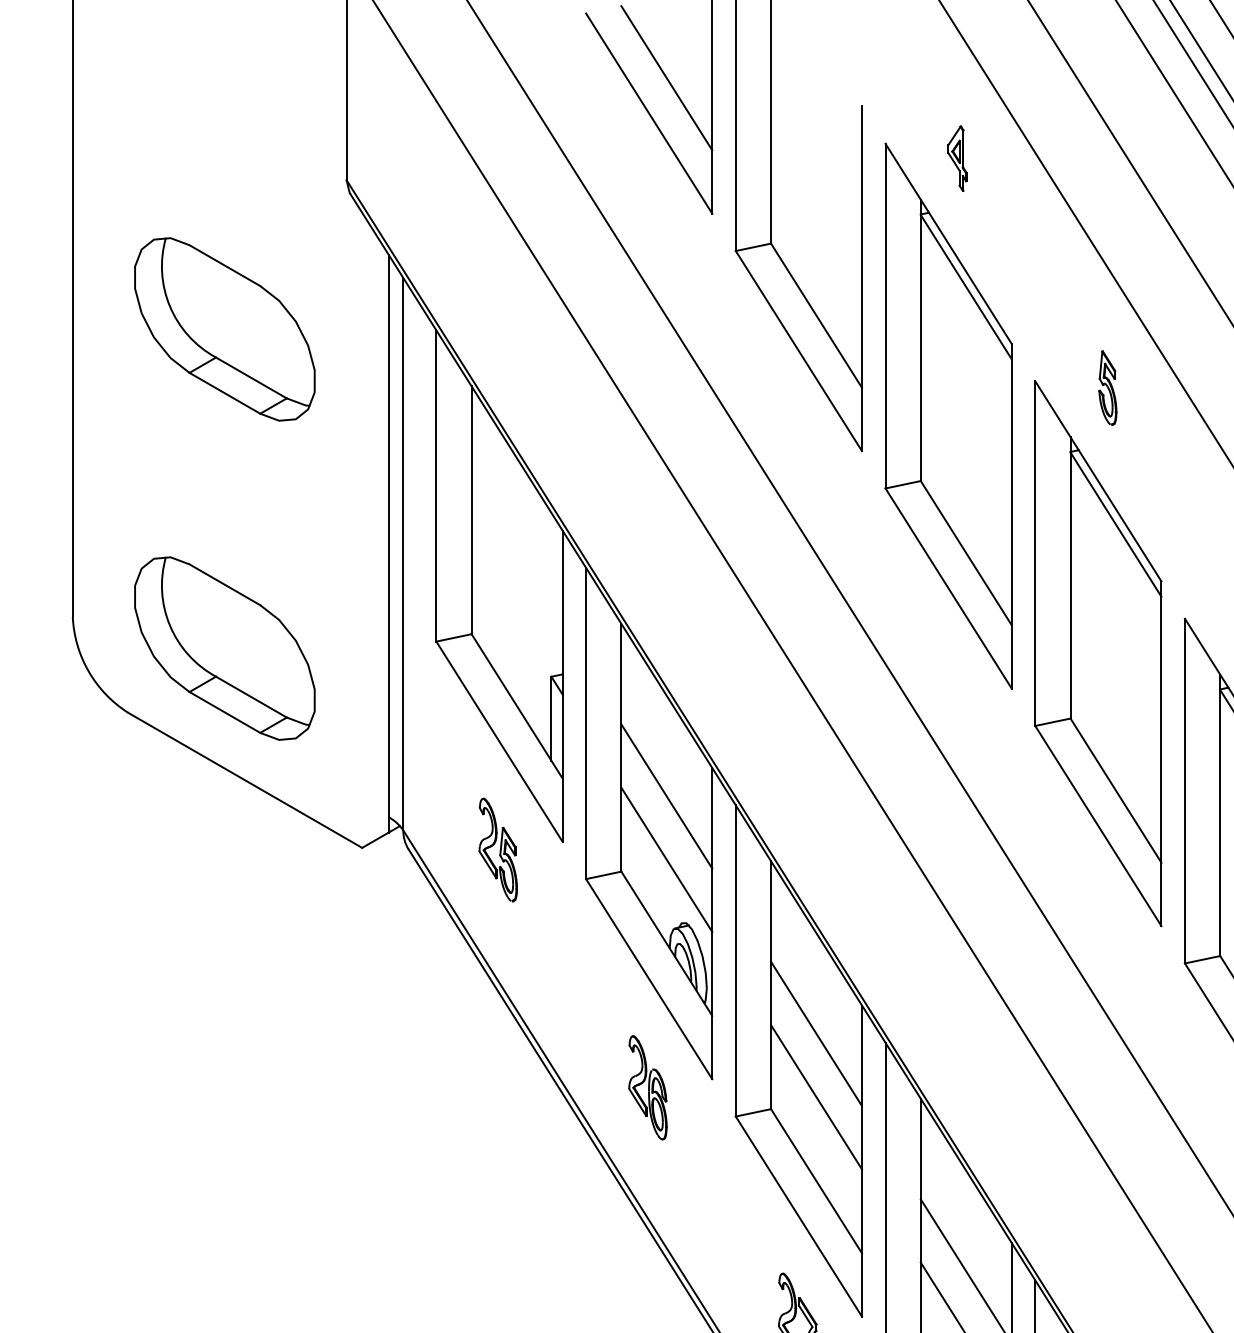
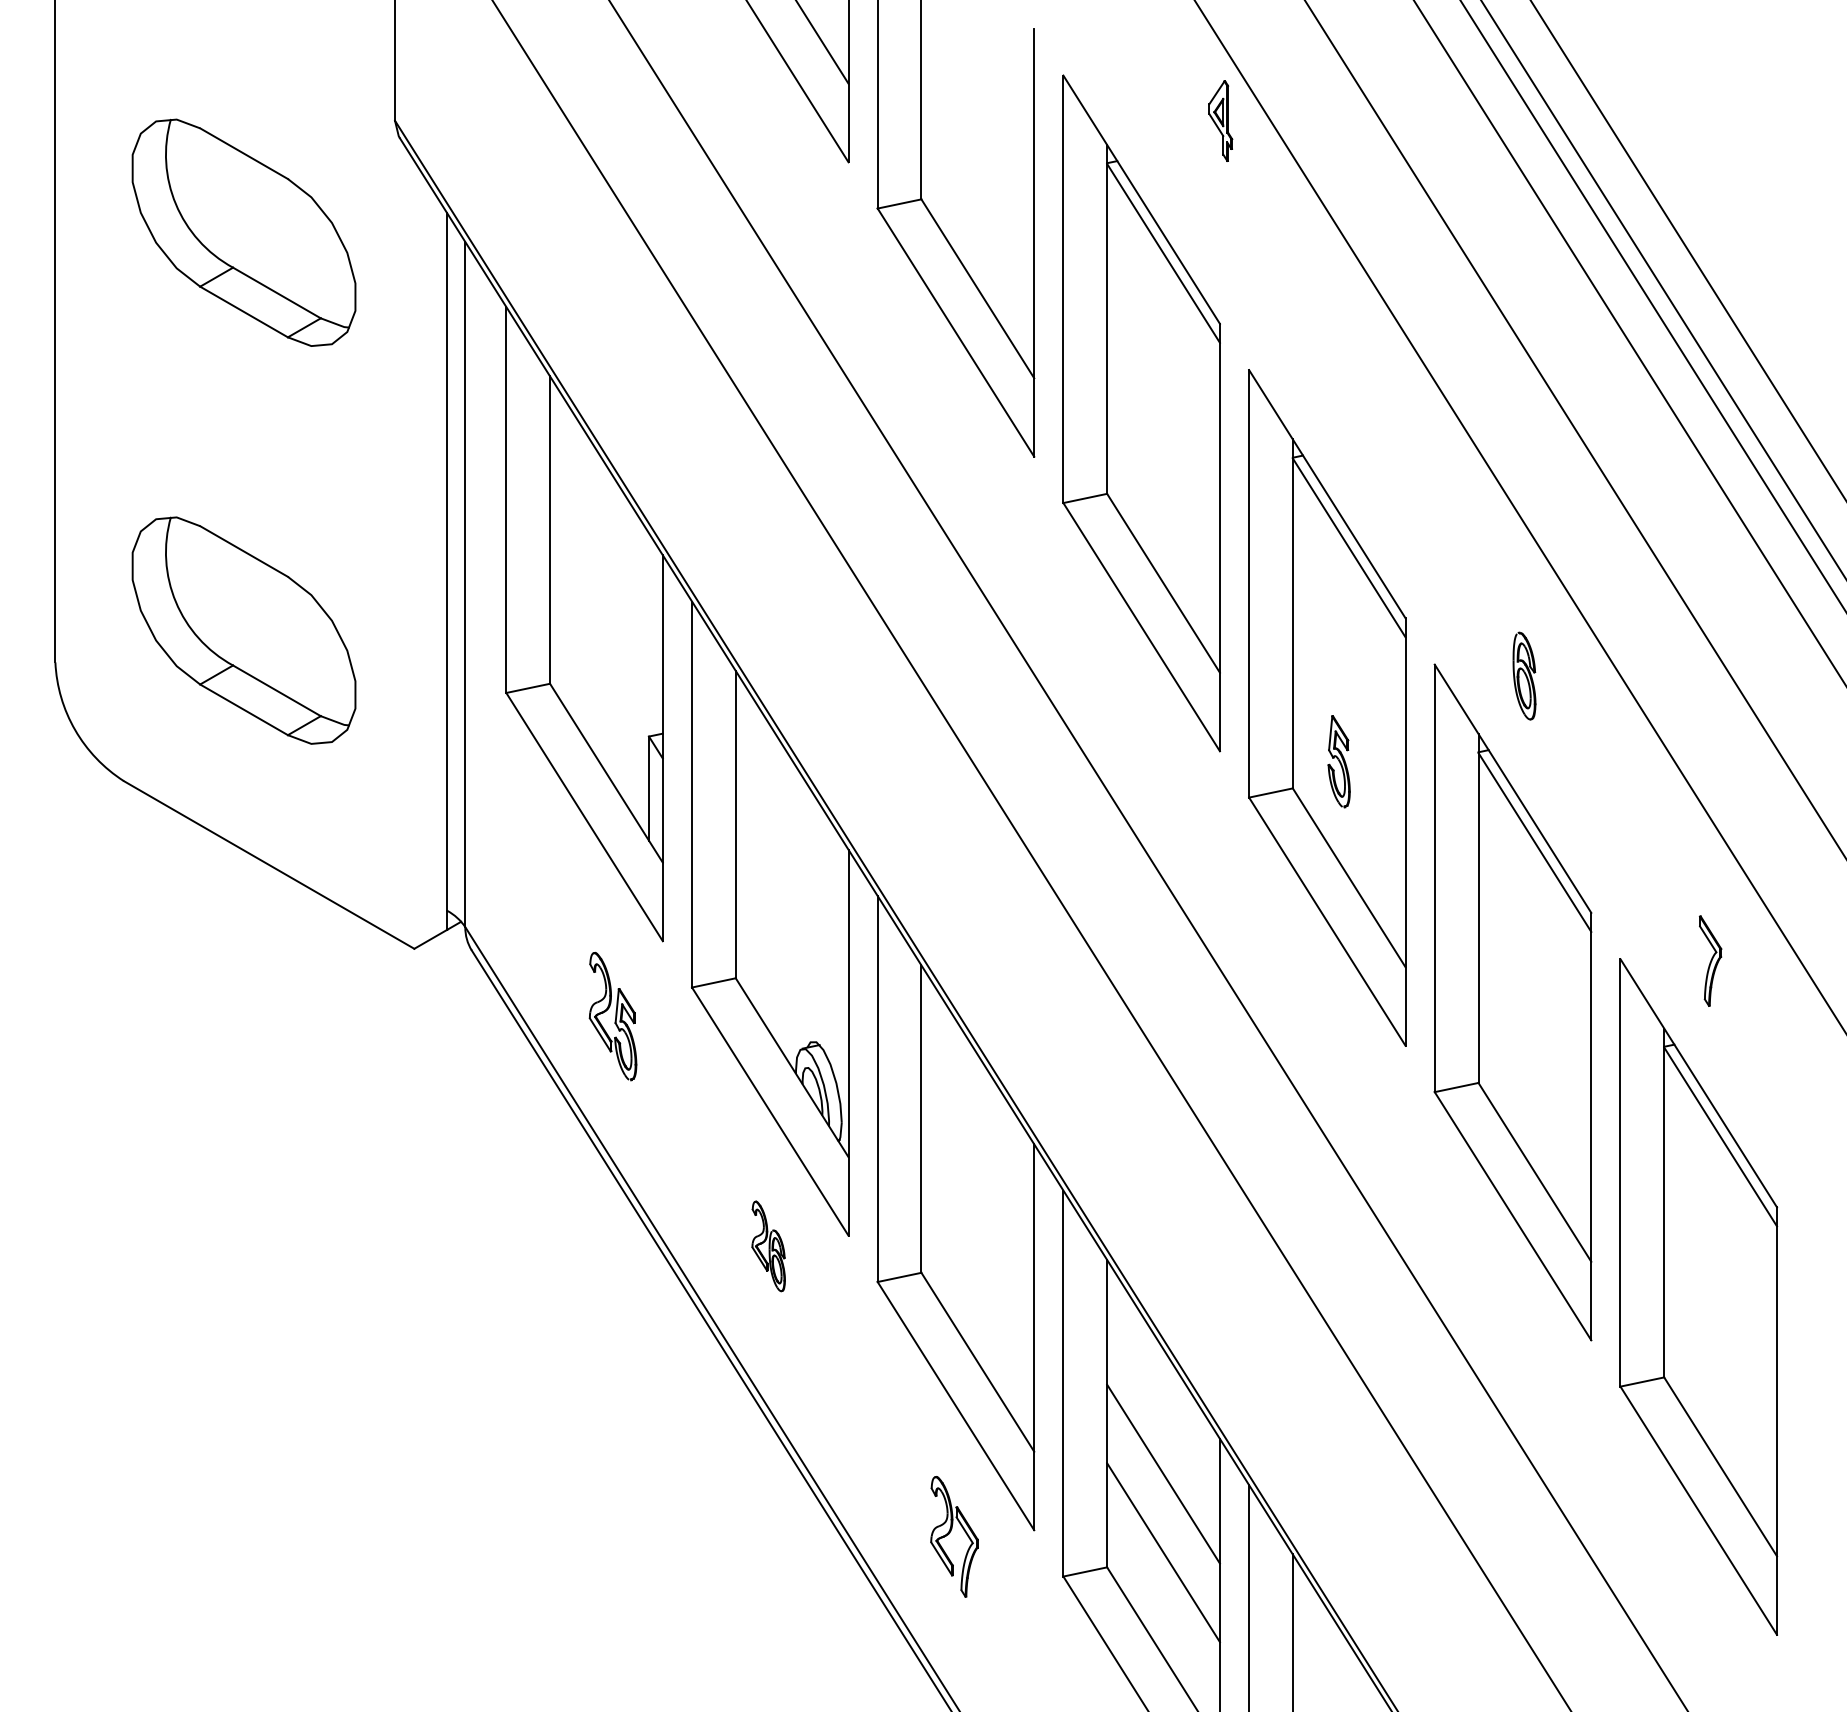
part: (957, 158) -> (1220, 120), moved
part: (224, 329) -> (243, 232), moved
part: (1107, 388) -> (1338, 761), moved
part: (224, 648) -> (243, 630), moved
line: (666, 796) -> (791, 884), removed
part: (497, 850) -> (612, 1016), moved
line: (666, 859) -> (791, 963), removed
line: (816, 1033) -> (977, 1179), removed
part: (647, 1087) -> (768, 1246), size x0.7
line: (816, 1096) -> (977, 1257), removed

